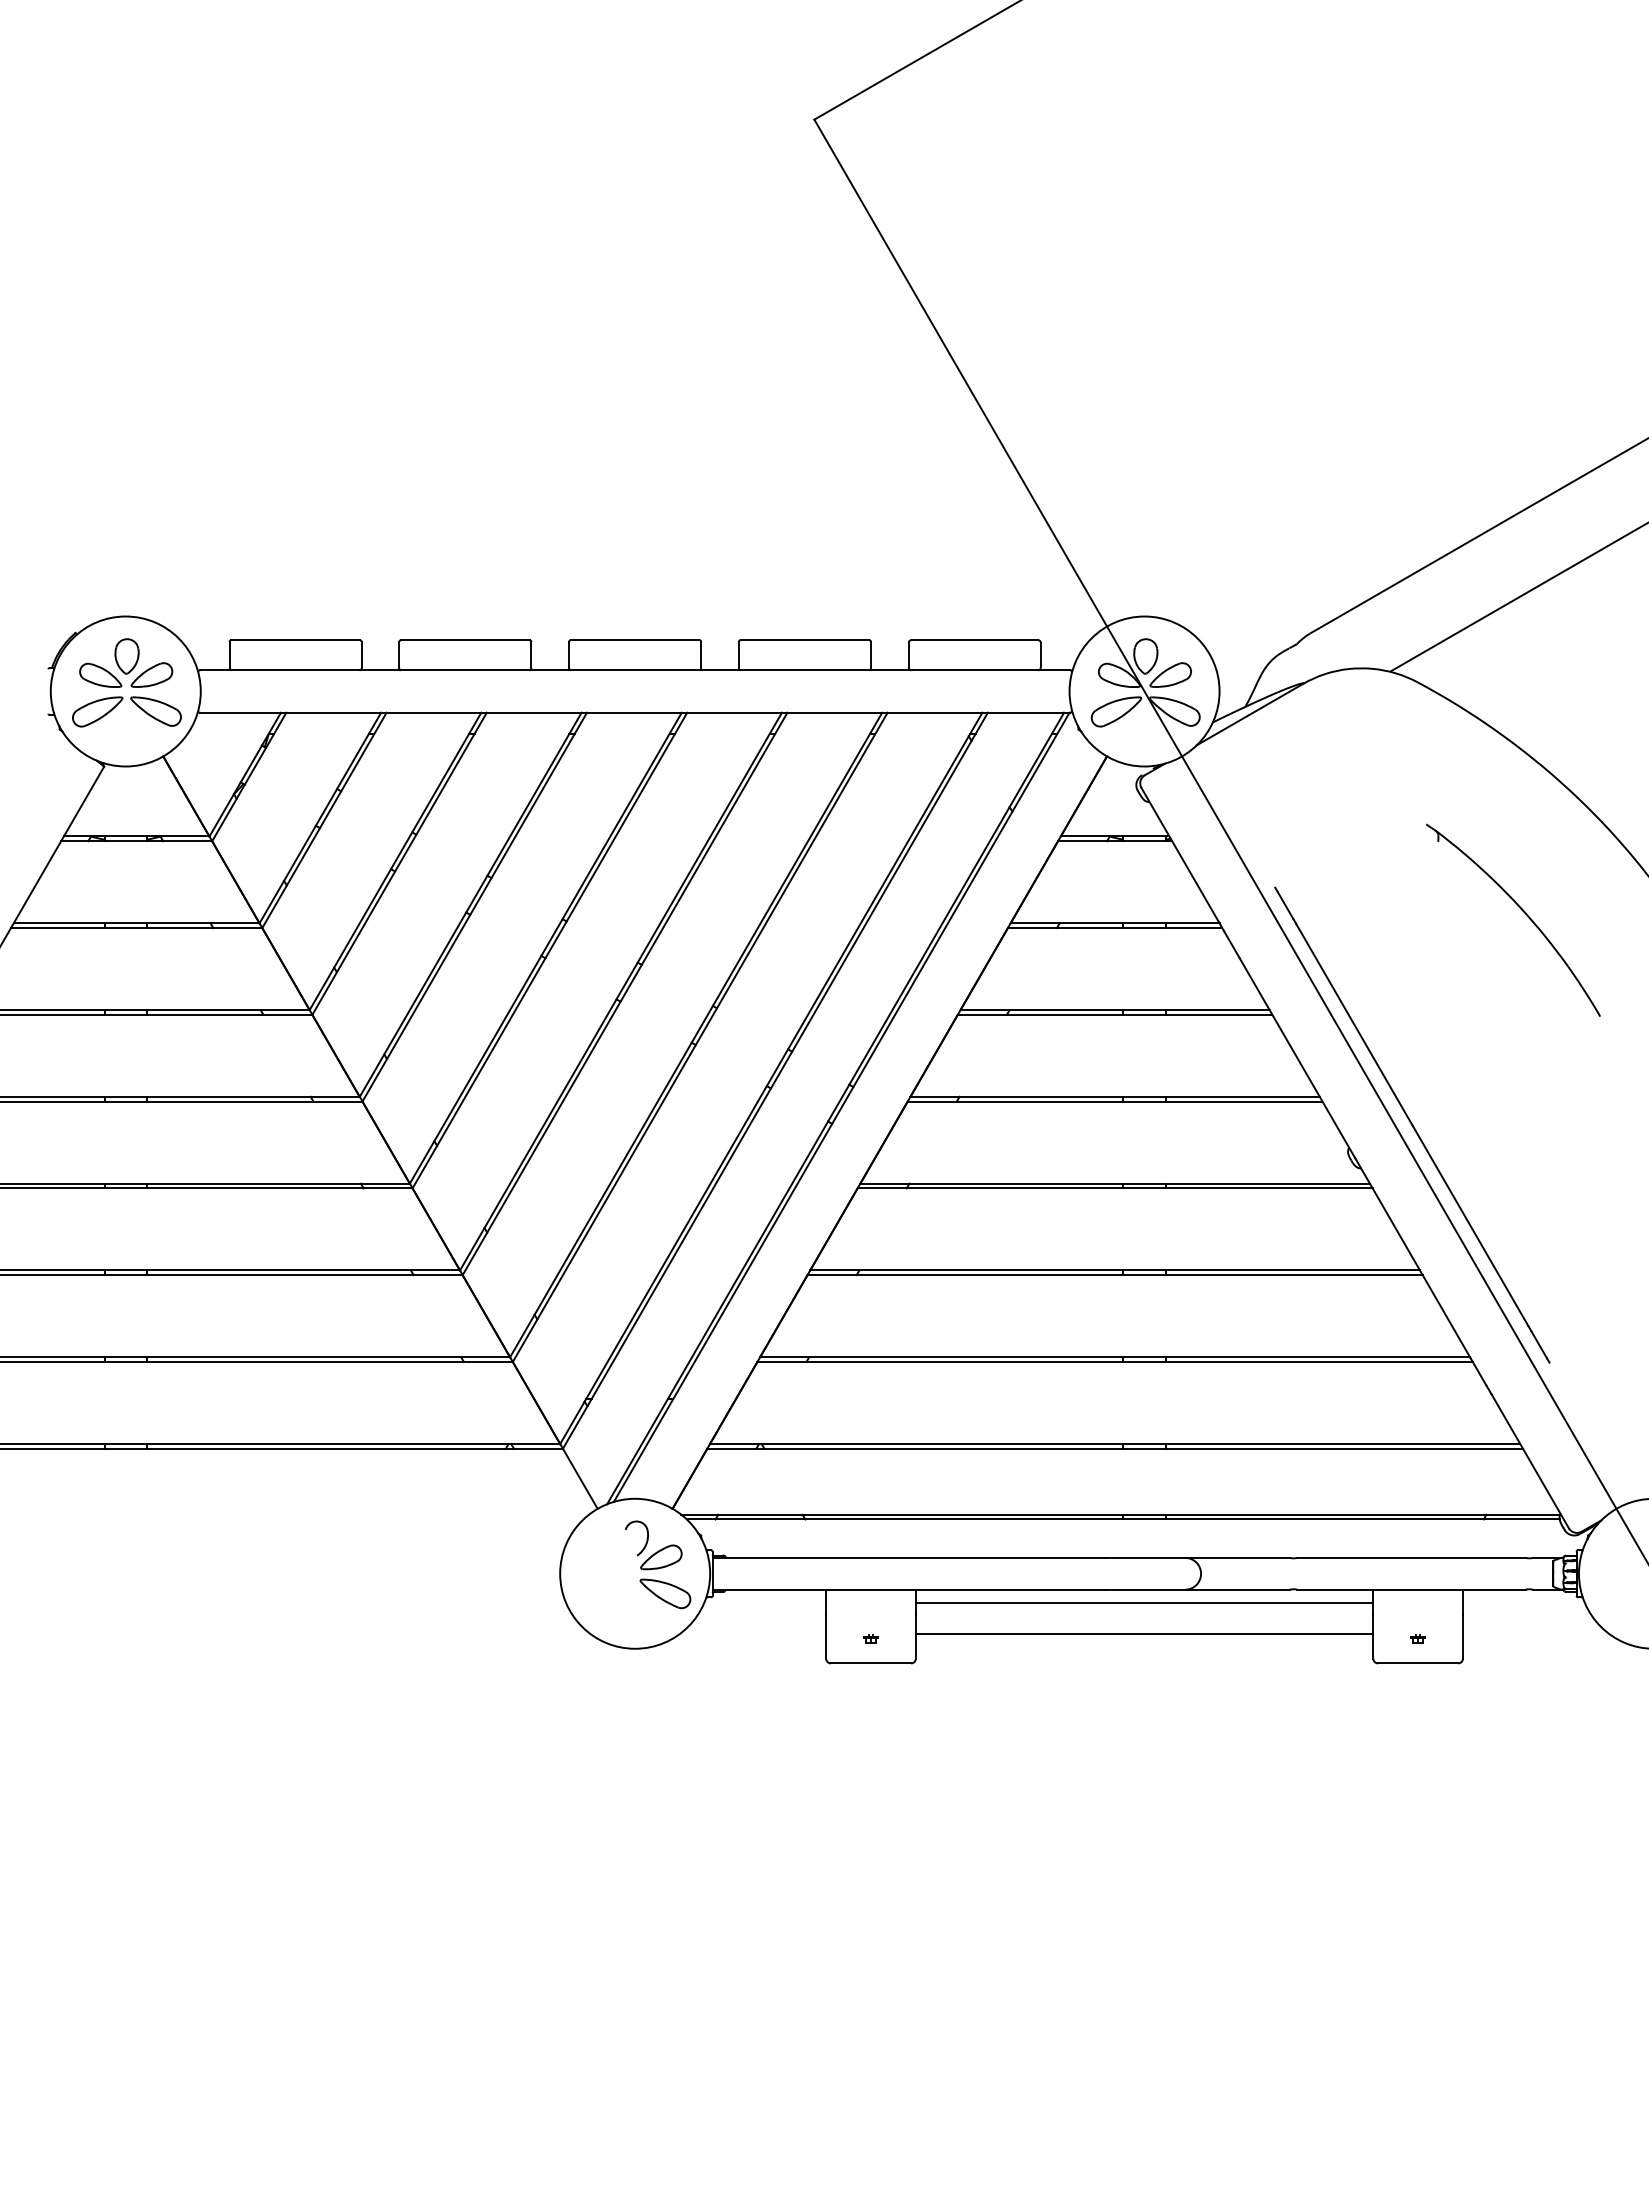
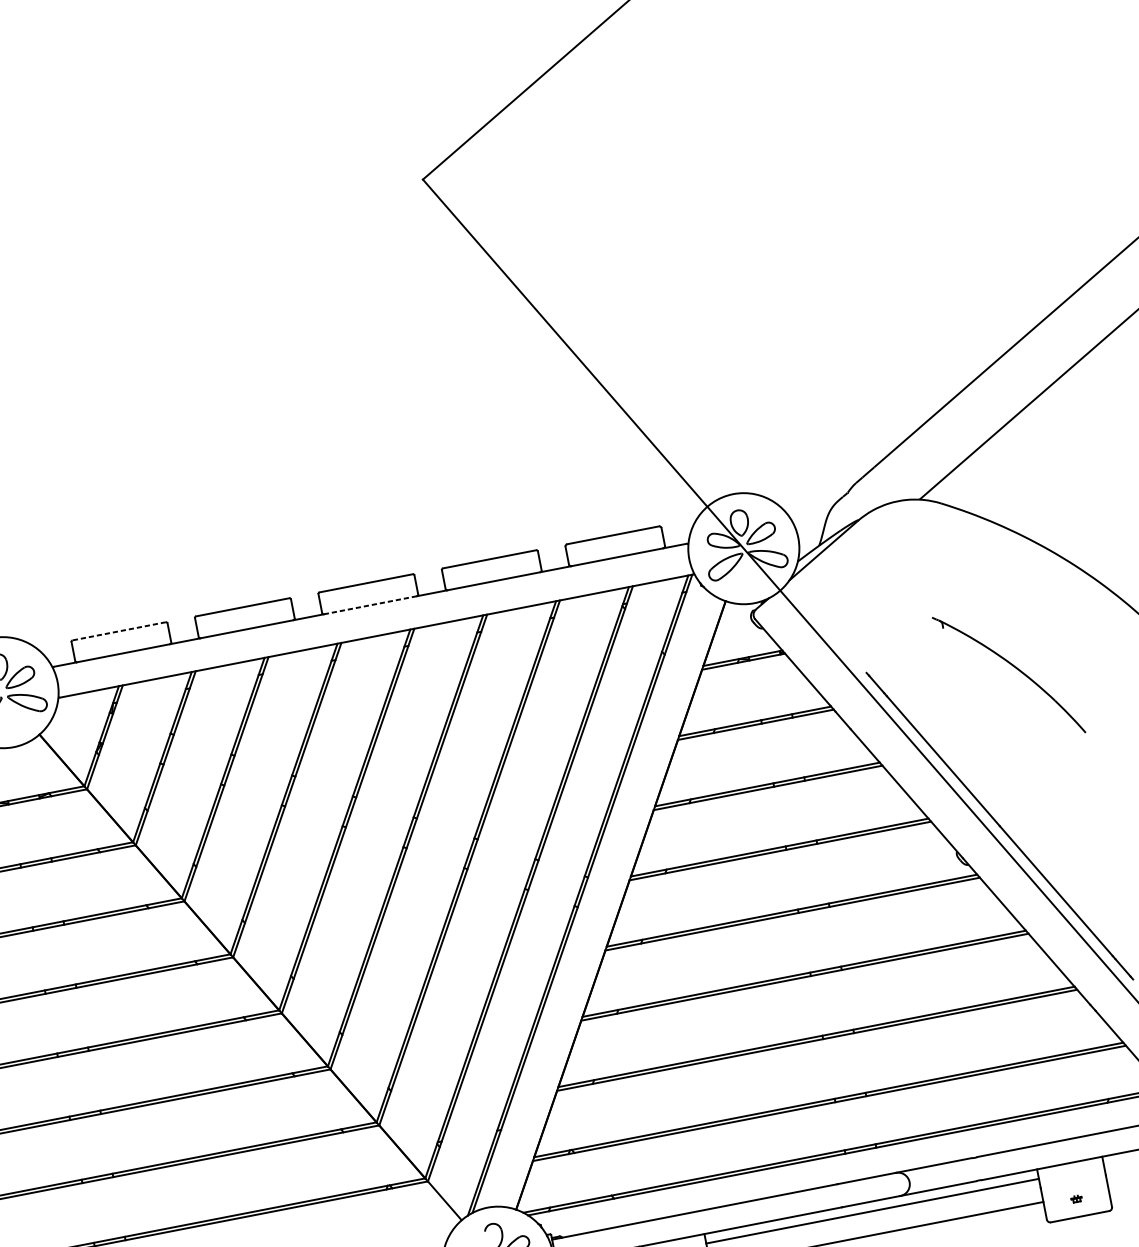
line: (295, 640) -> (119, 631), solid -> dashed
line: (635, 670) -> (370, 605), solid -> dashed
part: (1521, 910) -> (1013, 666), moved

